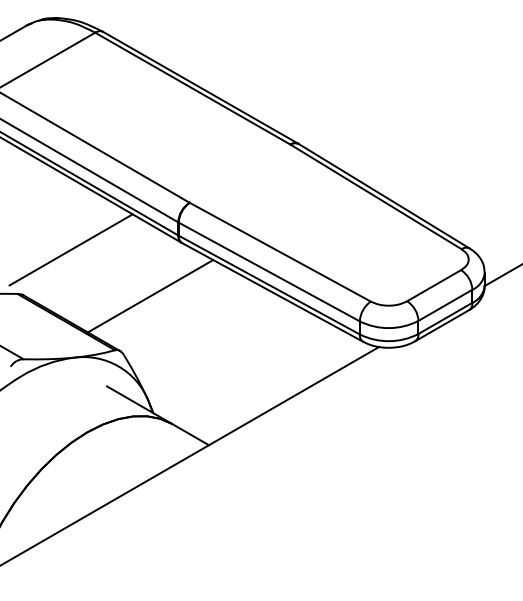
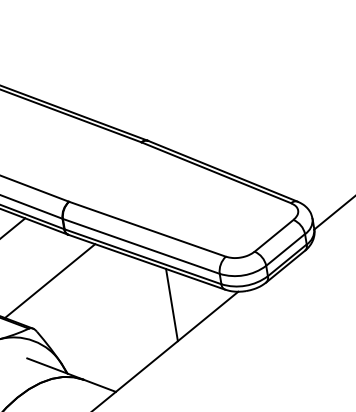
line: (295, 349) -> (172, 304), added

